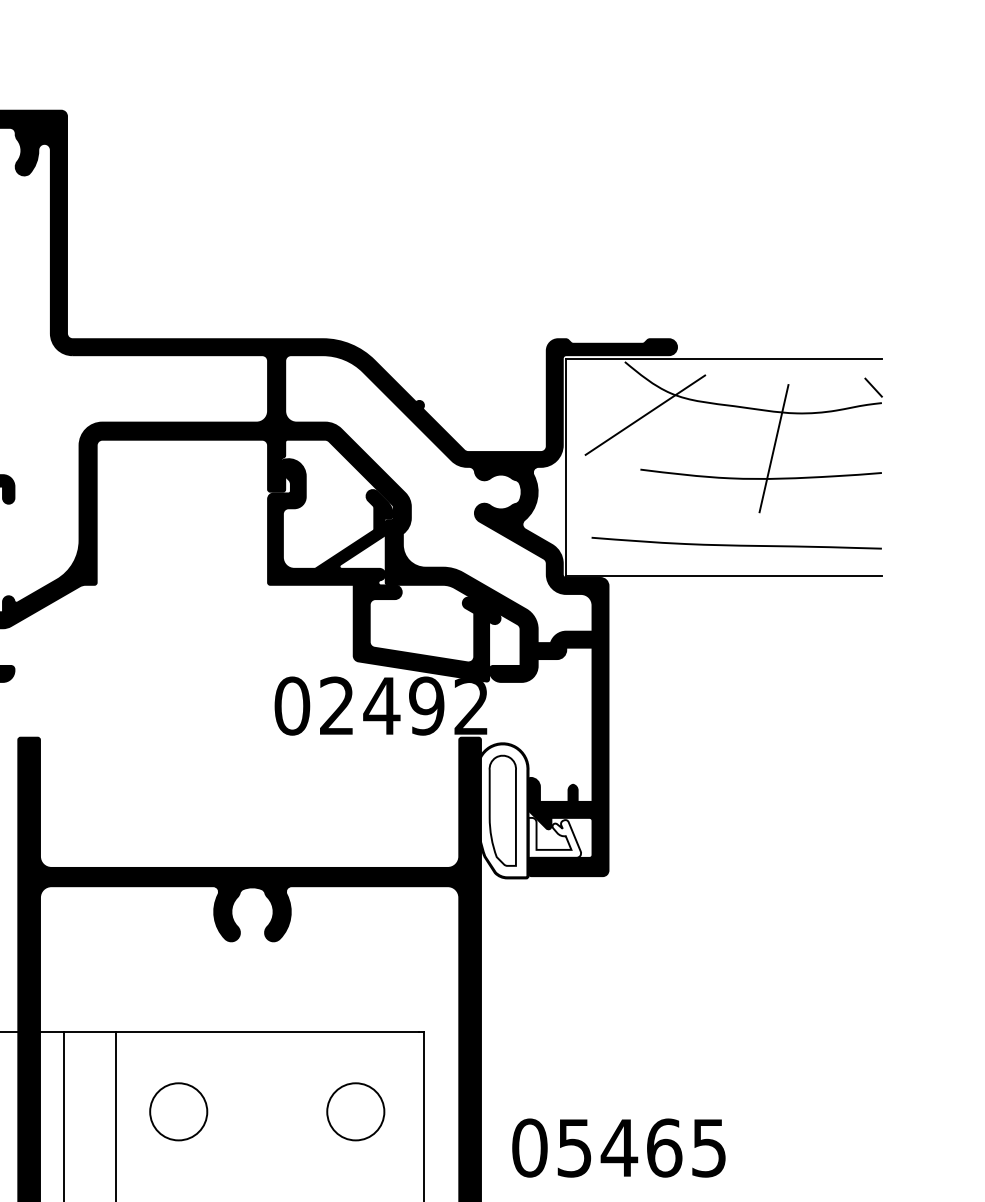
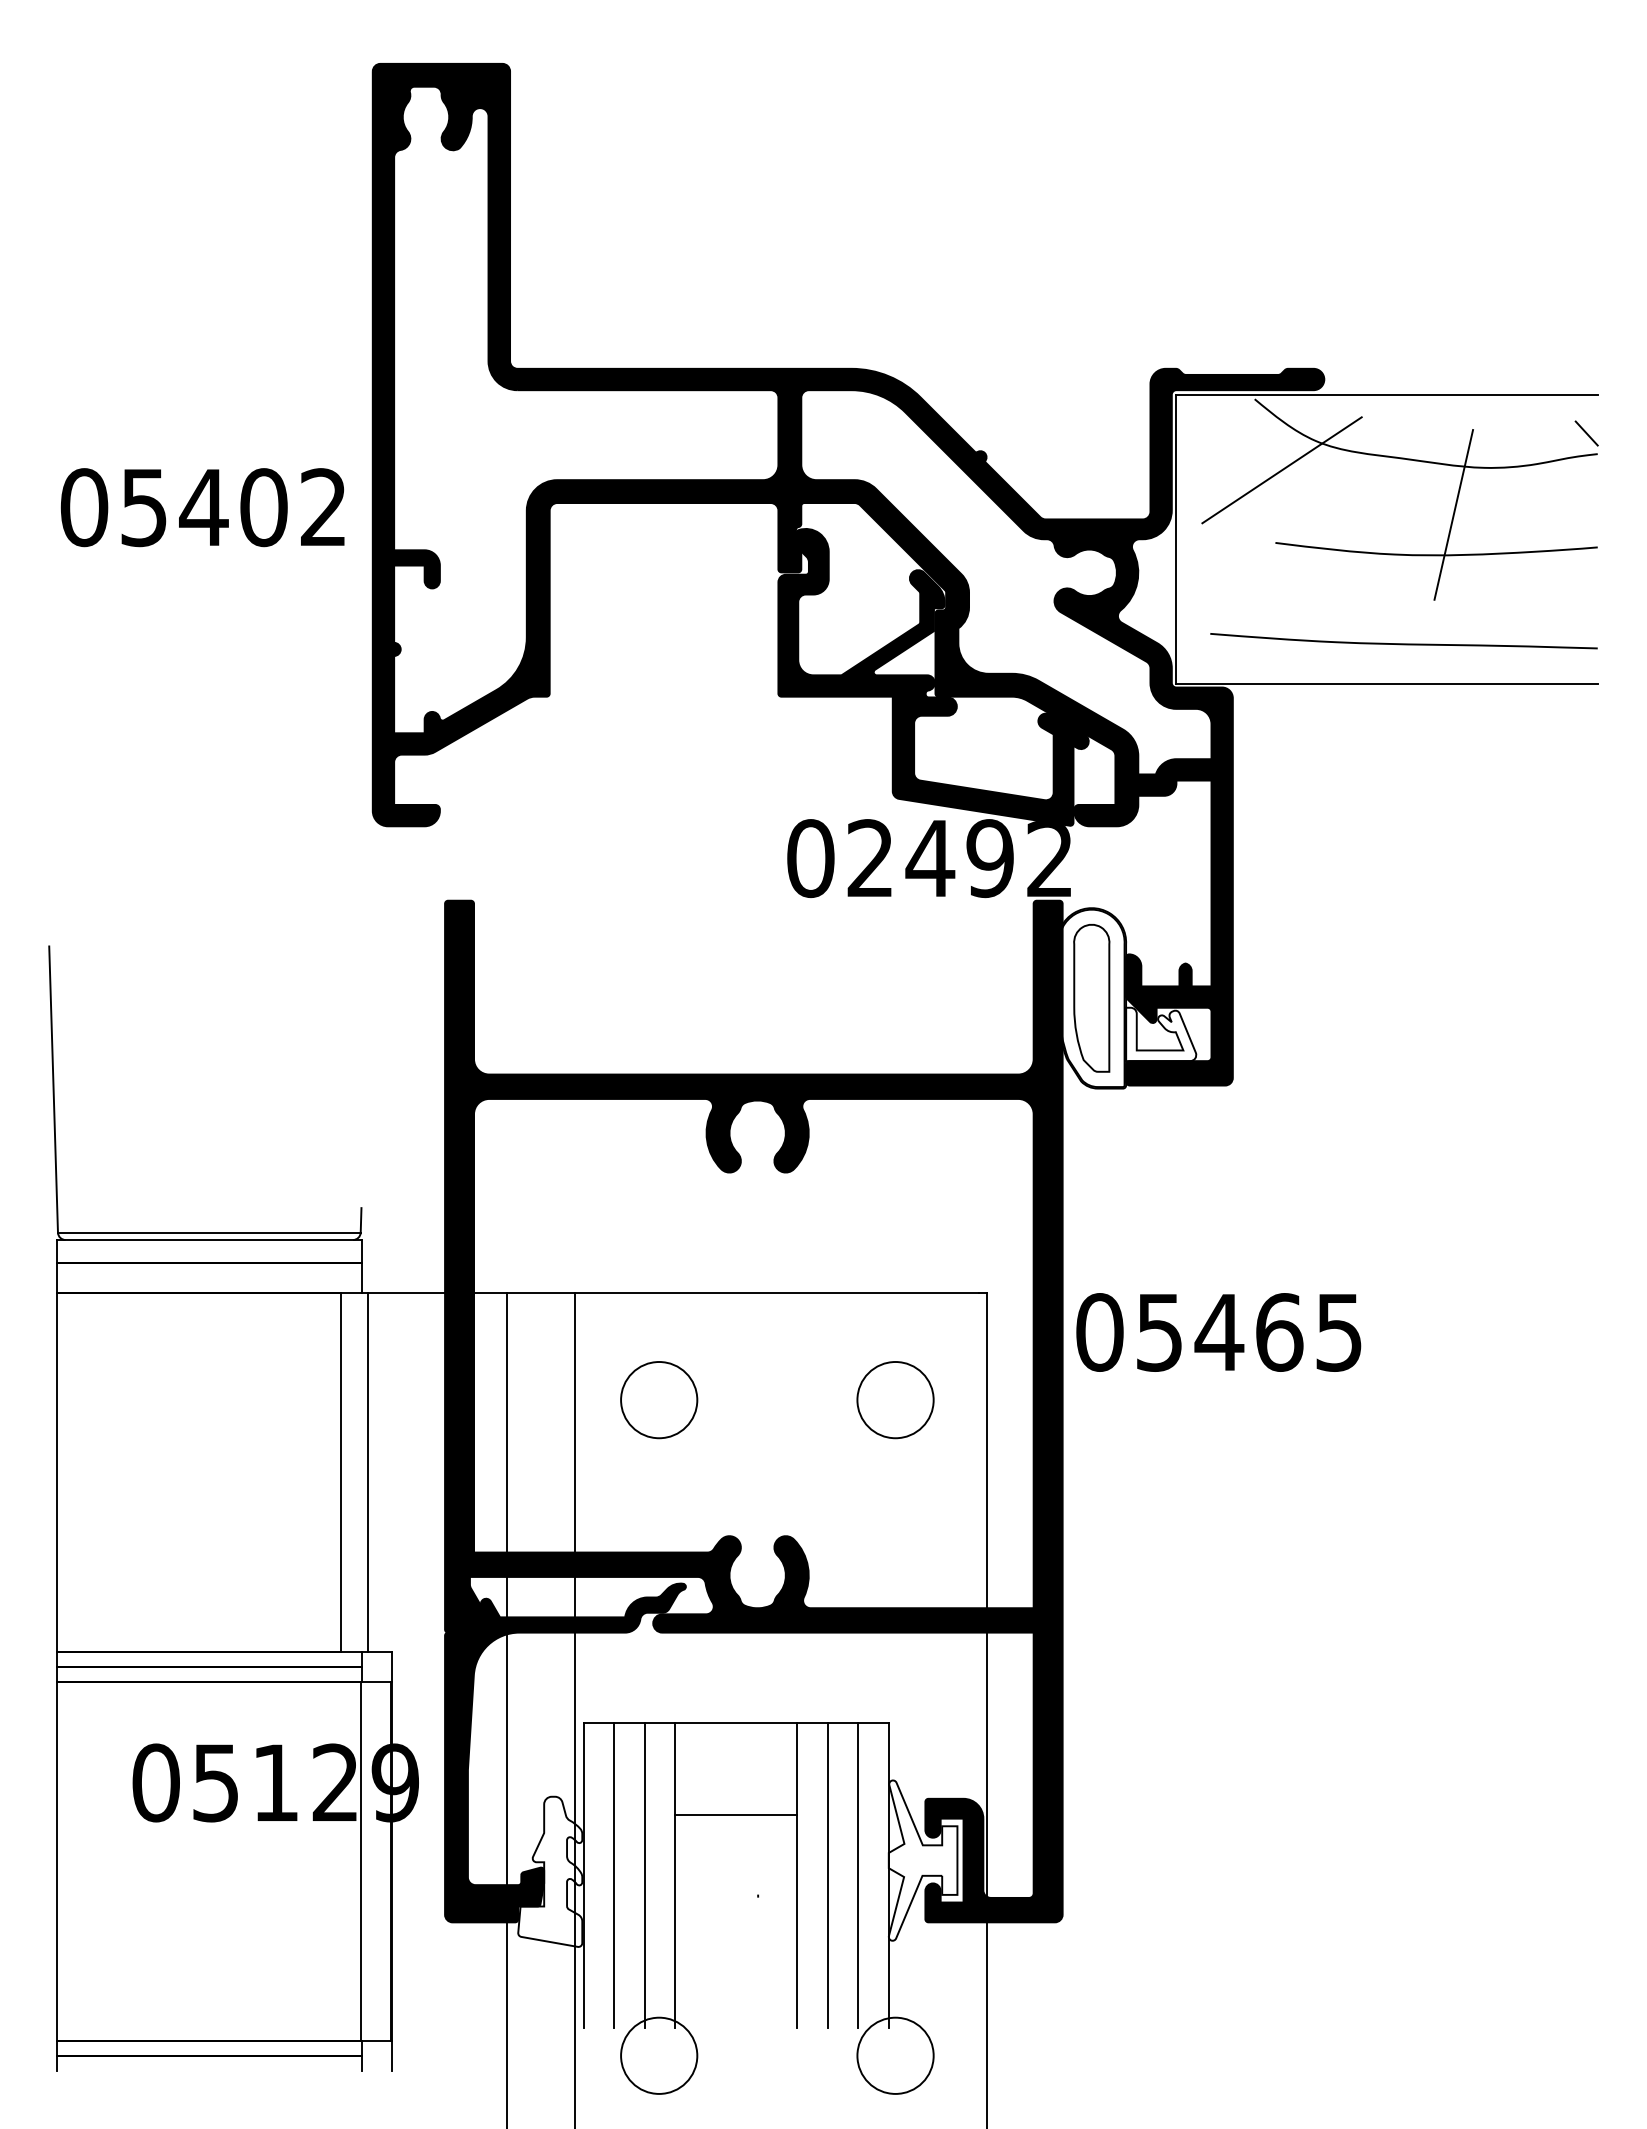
text: (618, 1148) -> (1218, 1332), moved

